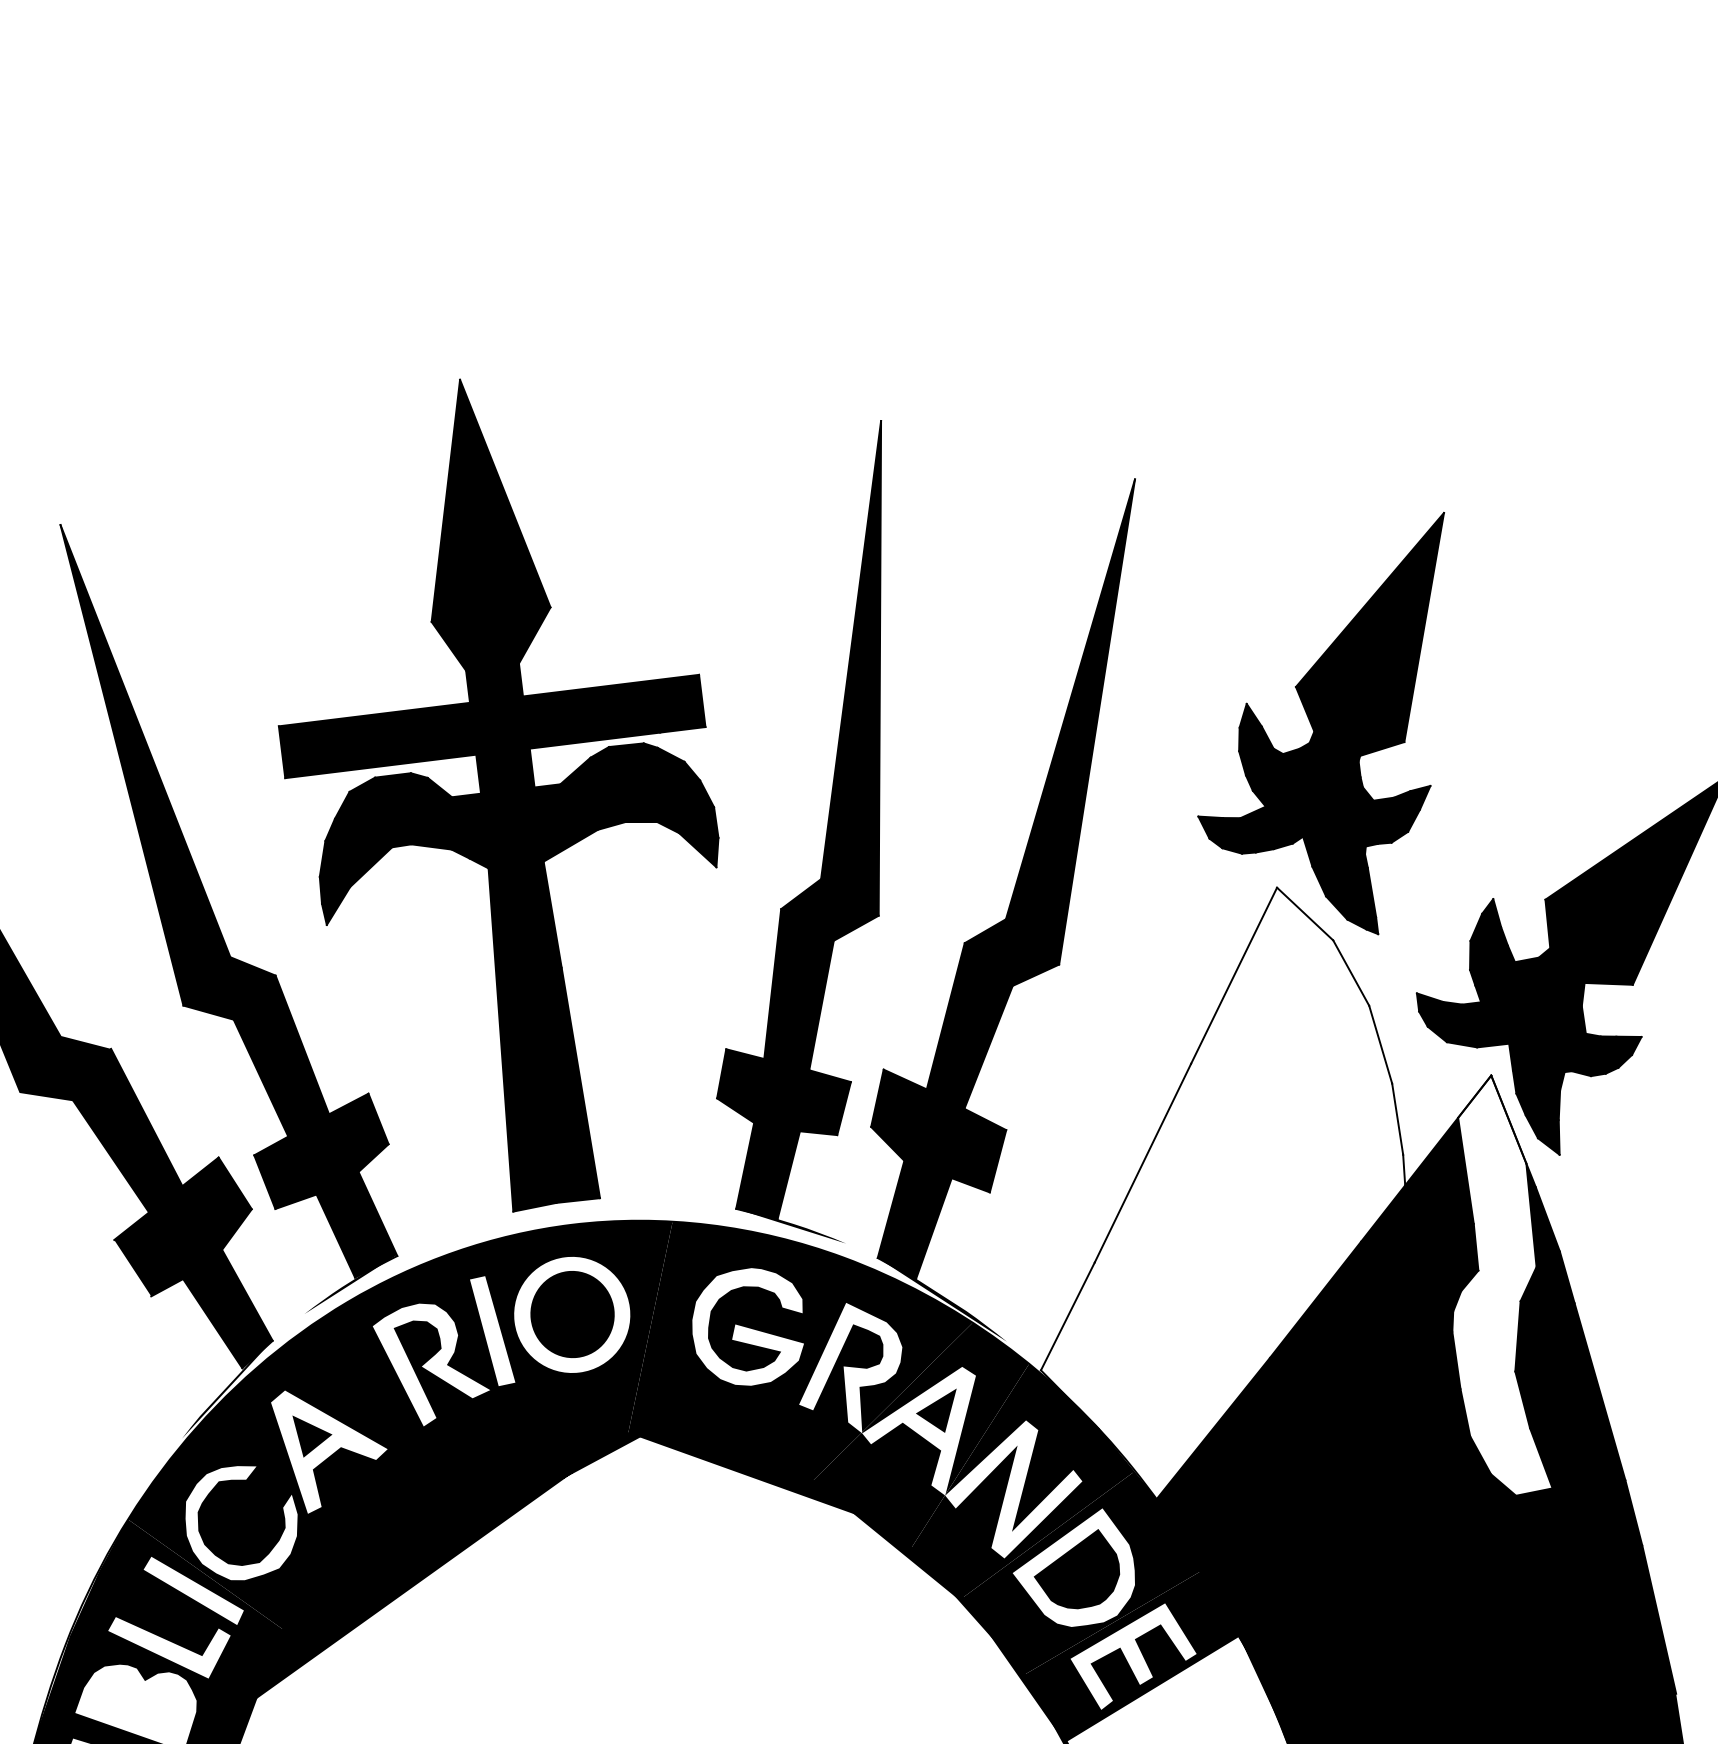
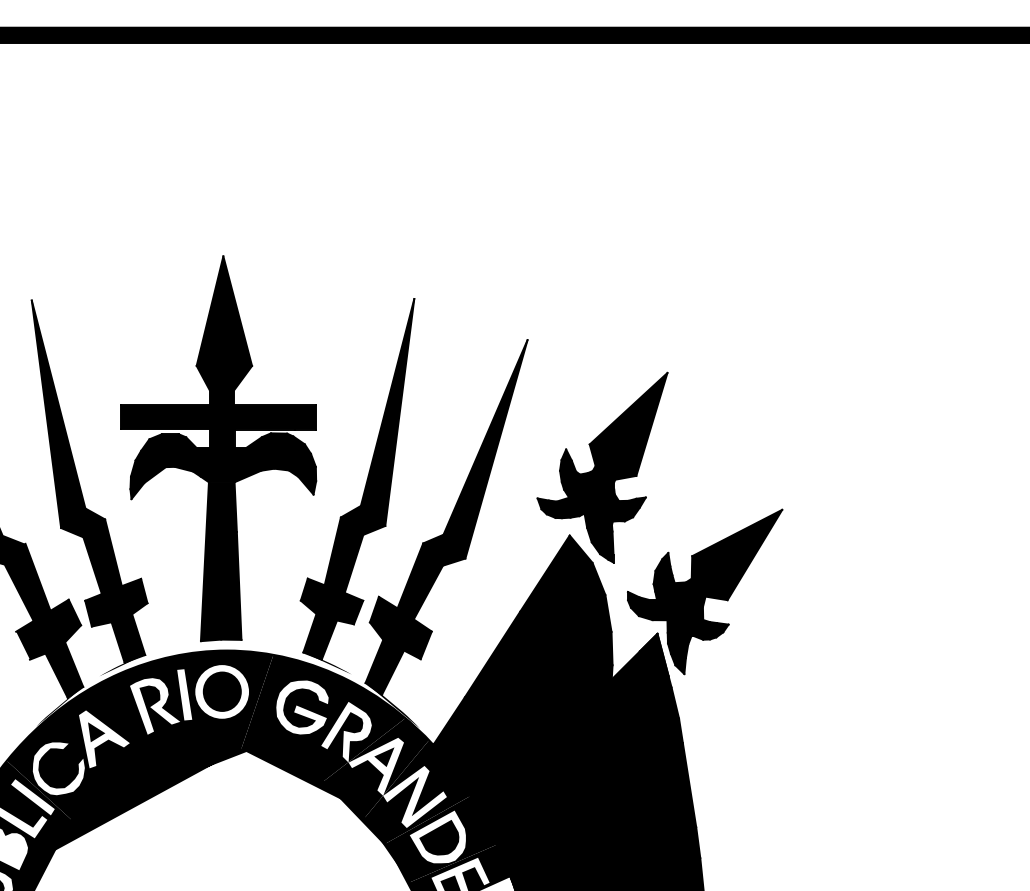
fill: (1220, 1249) -> (523, 698), added
fill: (1493, 1285) -> (646, 730), added

